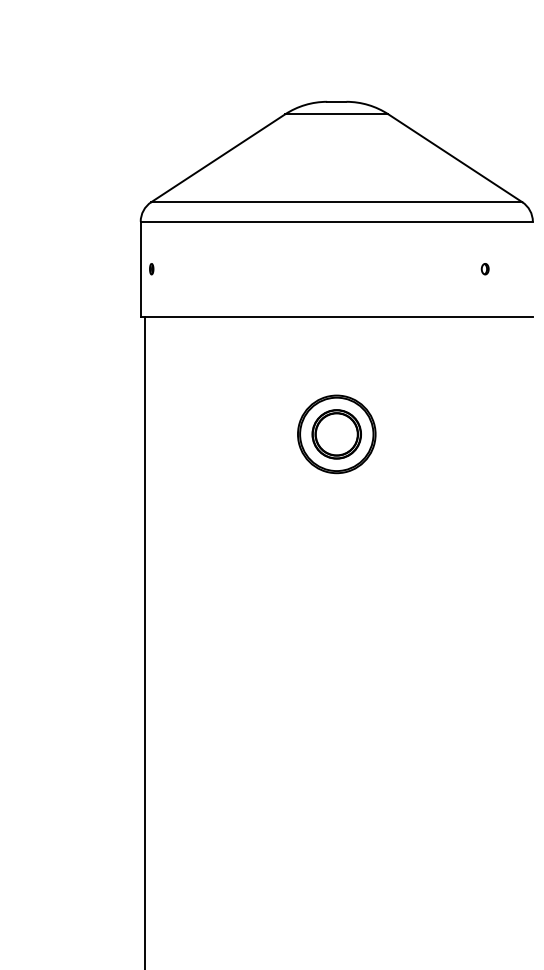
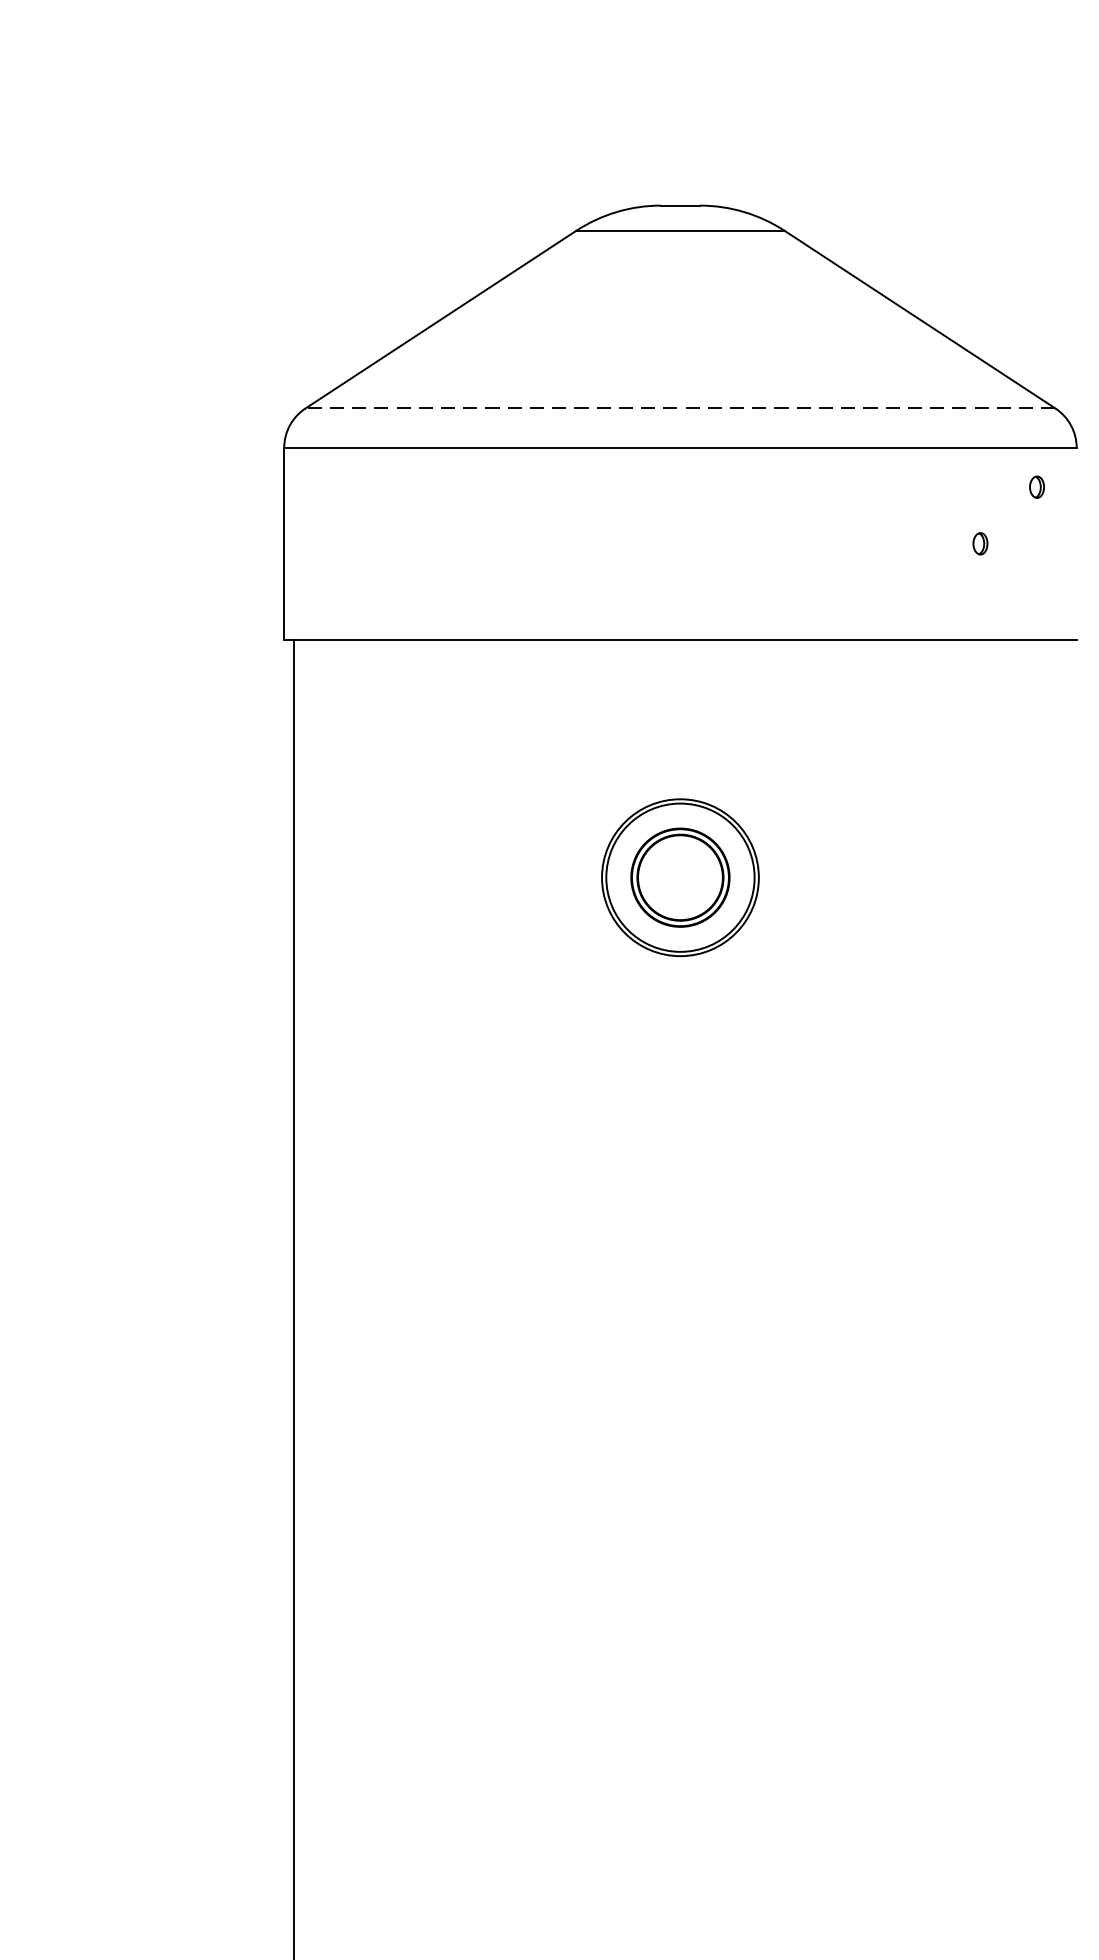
line: (336, 202) -> (679, 409), solid -> dashed
part: (512, 241) -> (1035, 487), added
part: (151, 269) -> (305, 544), removed

